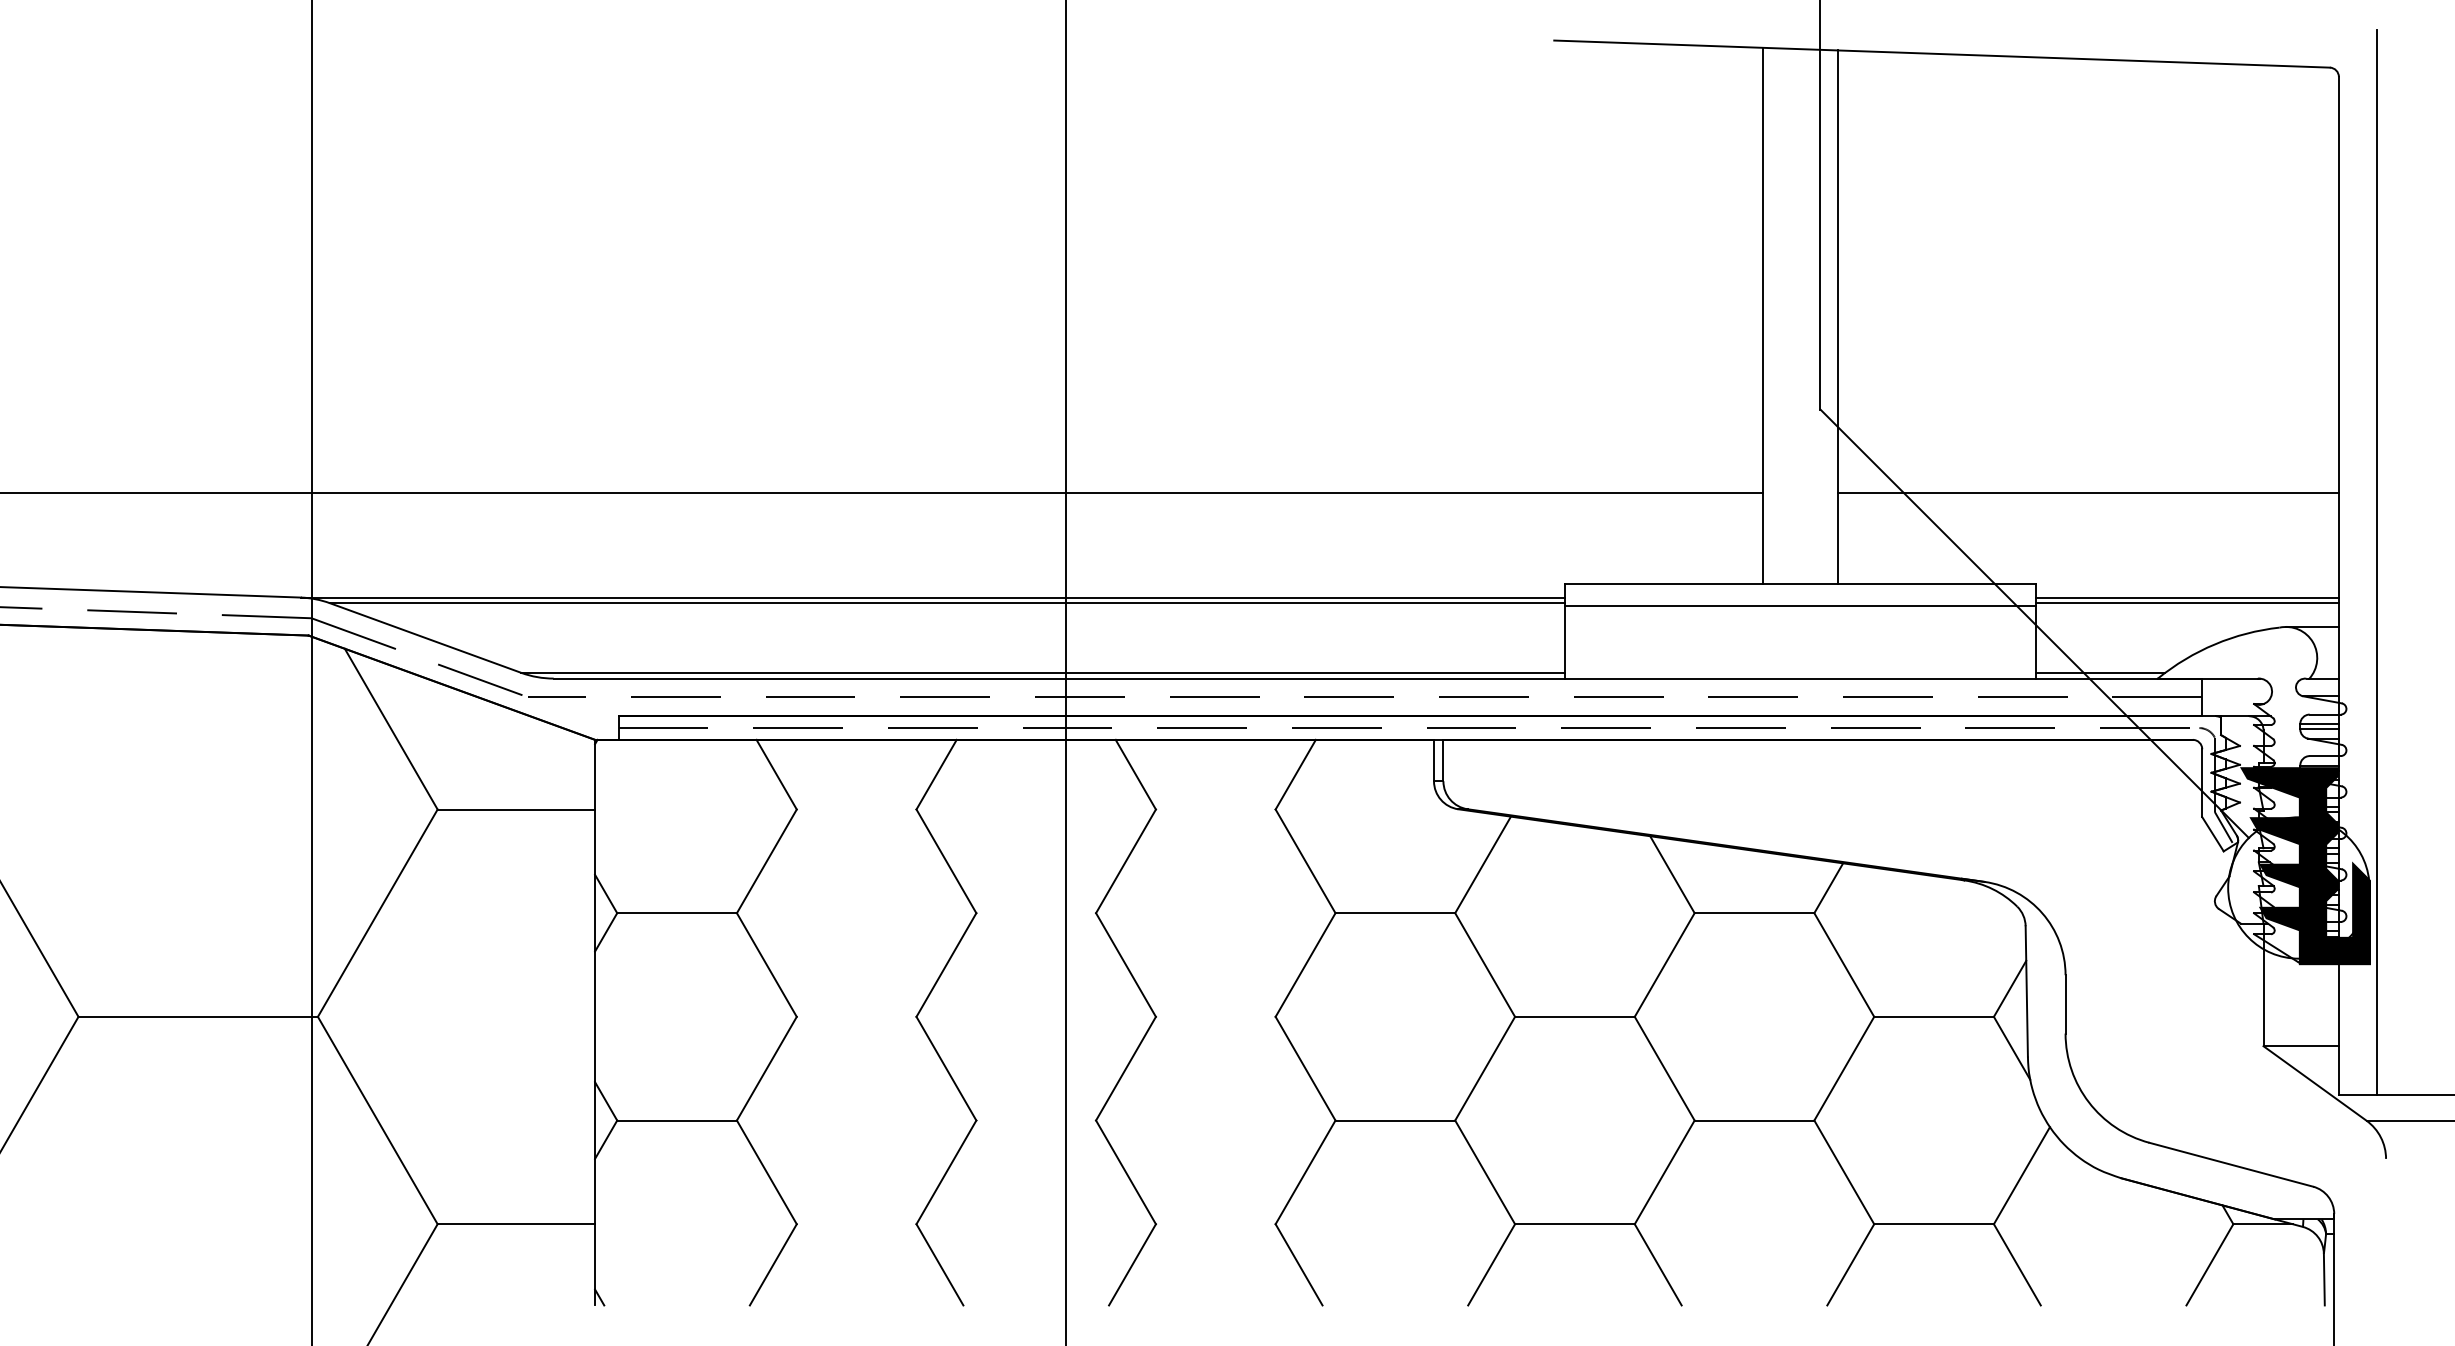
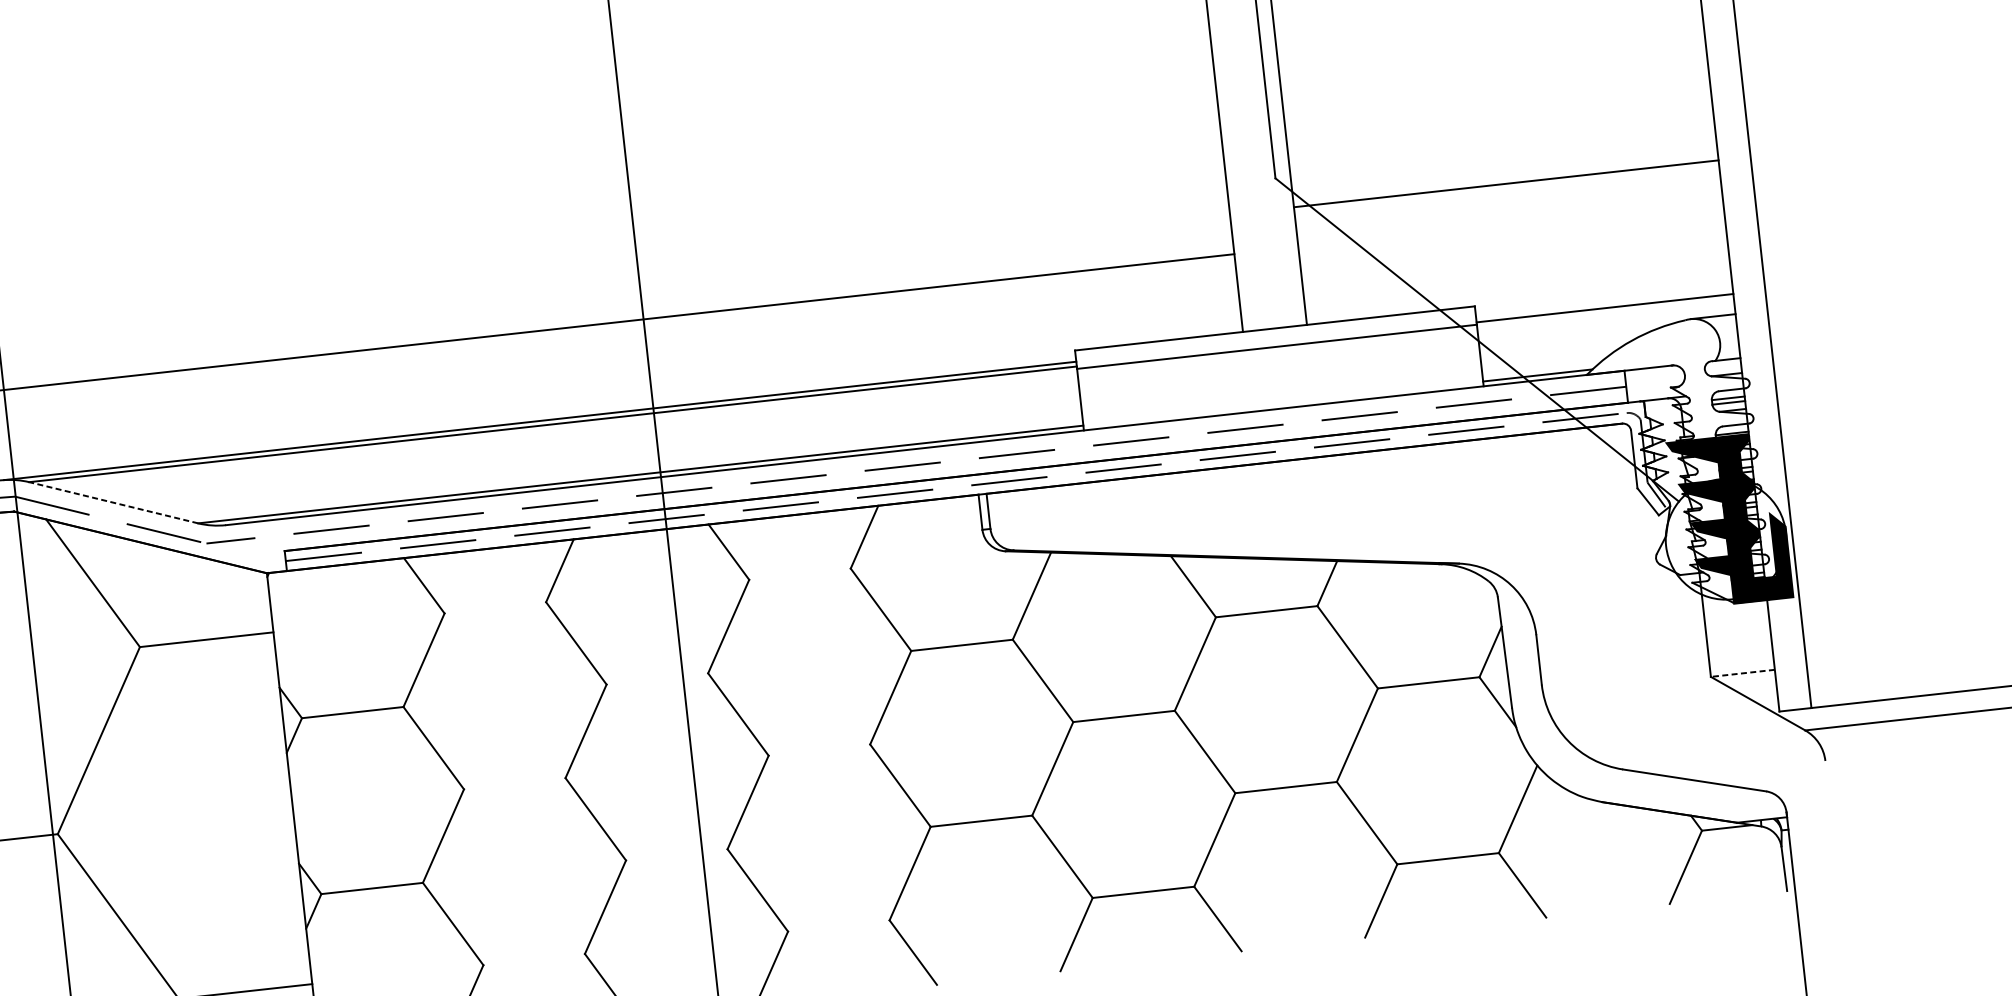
line: (2088, 492) -> (1506, 183), moved
line: (2187, 597) -> (1604, 303), removed
line: (425, 638) -> (113, 503), solid -> dashed
line: (2301, 1046) -> (1743, 673), solid -> dashed

